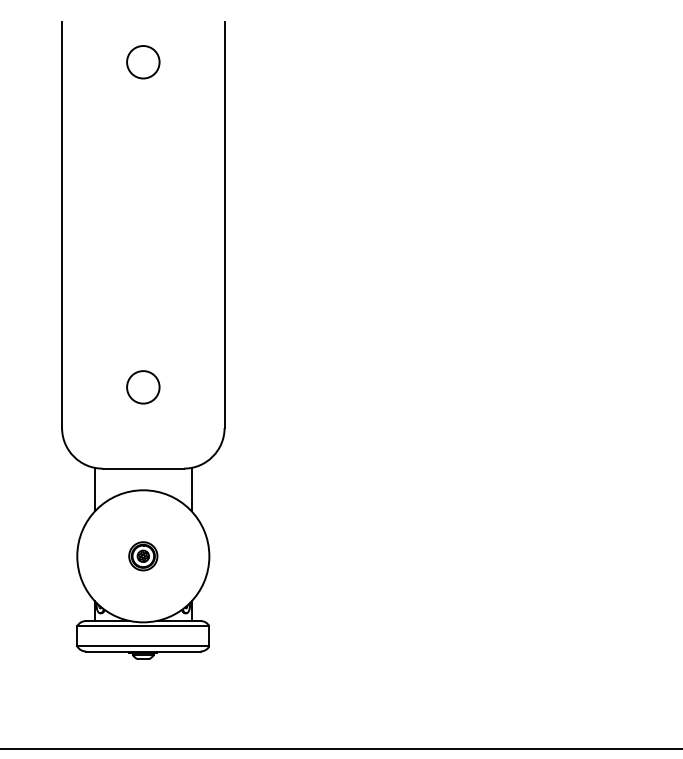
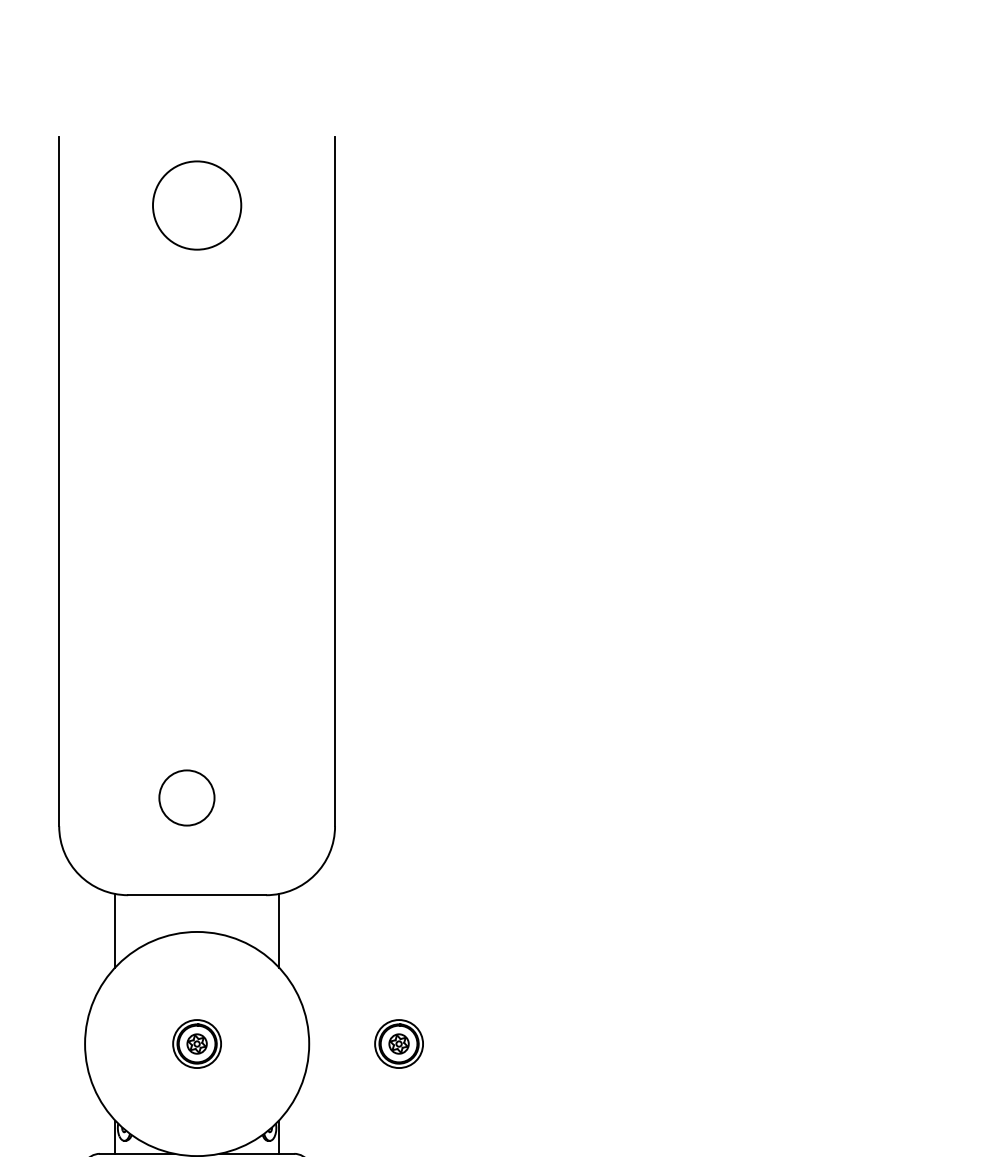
circle: (143, 62) -> (197, 205), size x1.6
circle: (143, 387) -> (187, 798), moved
part: (262, 556) -> (399, 1044), added

